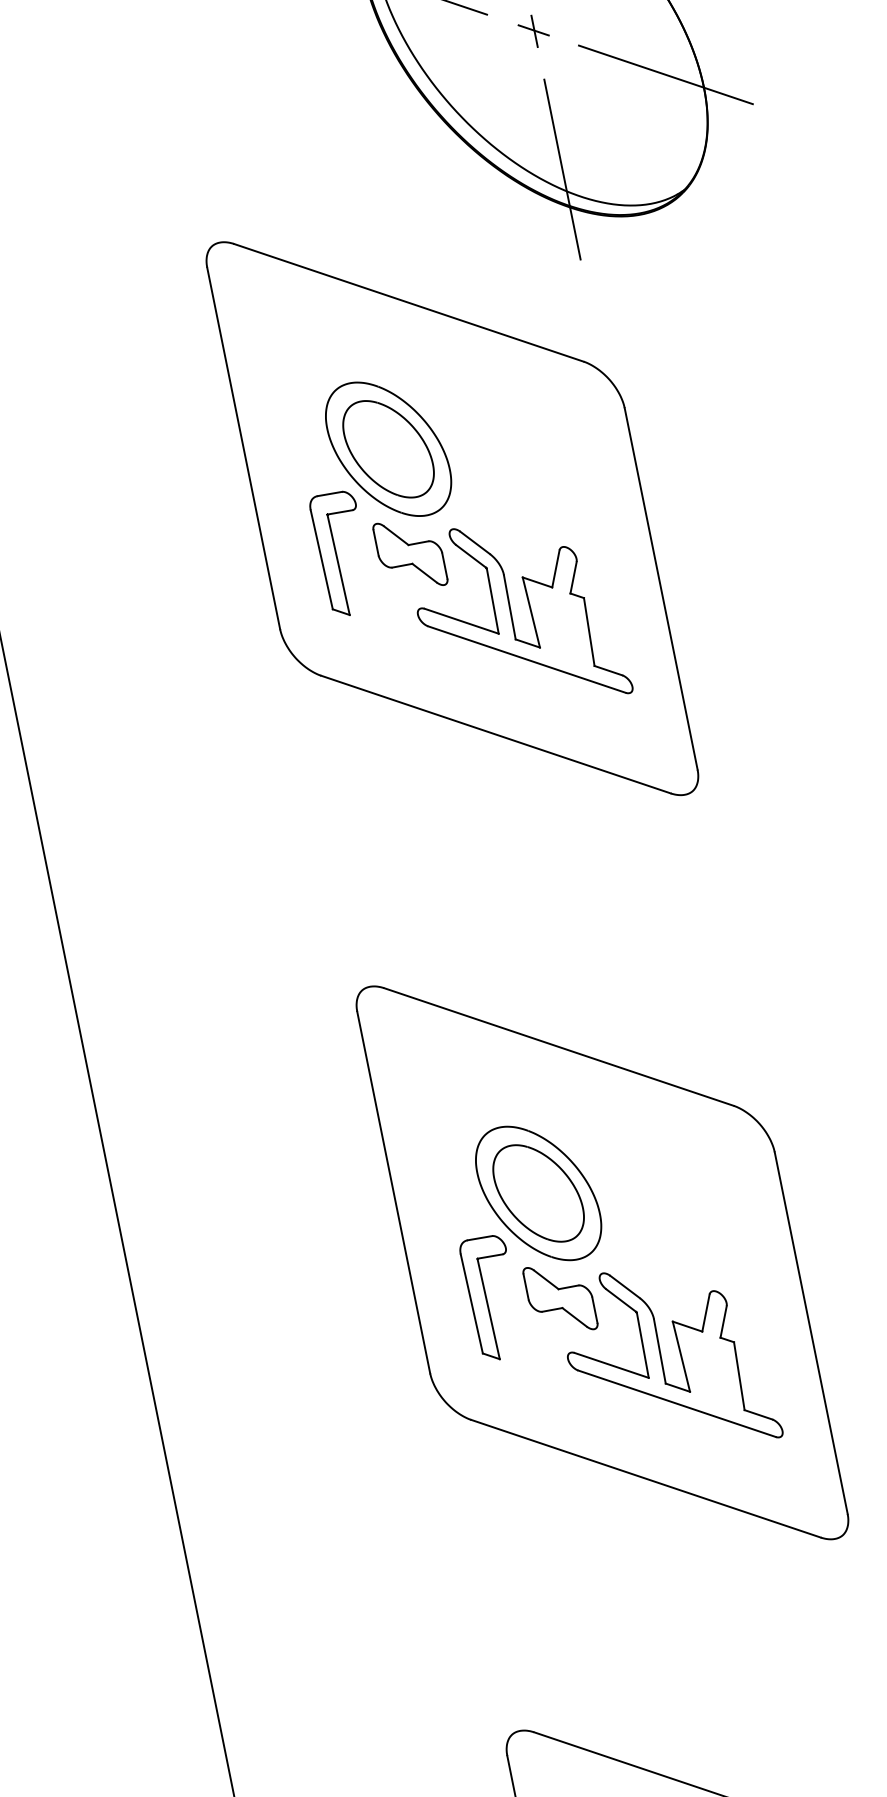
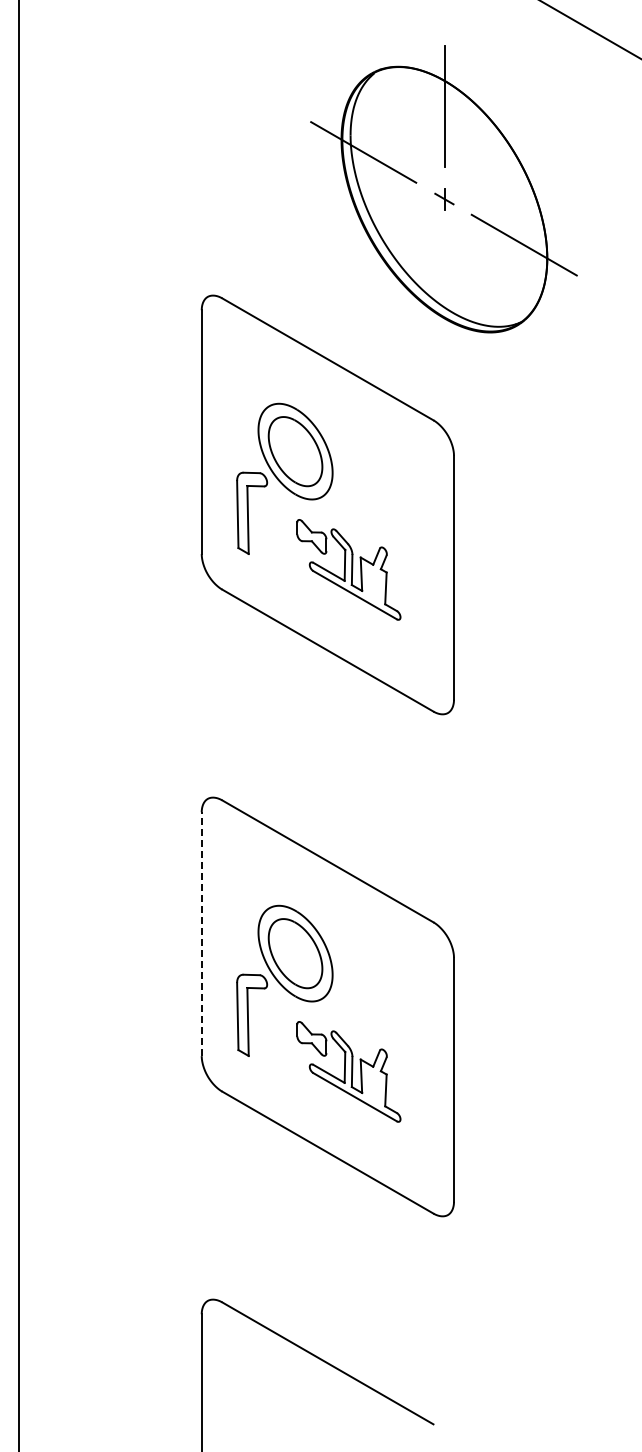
line: (561, 168) -> (444, 292), removed
part: (502, 608) -> (348, 569), size x0.7
line: (393, 1193) -> (201, 934), solid -> dashed
part: (652, 1352) -> (348, 1071), size x0.7

